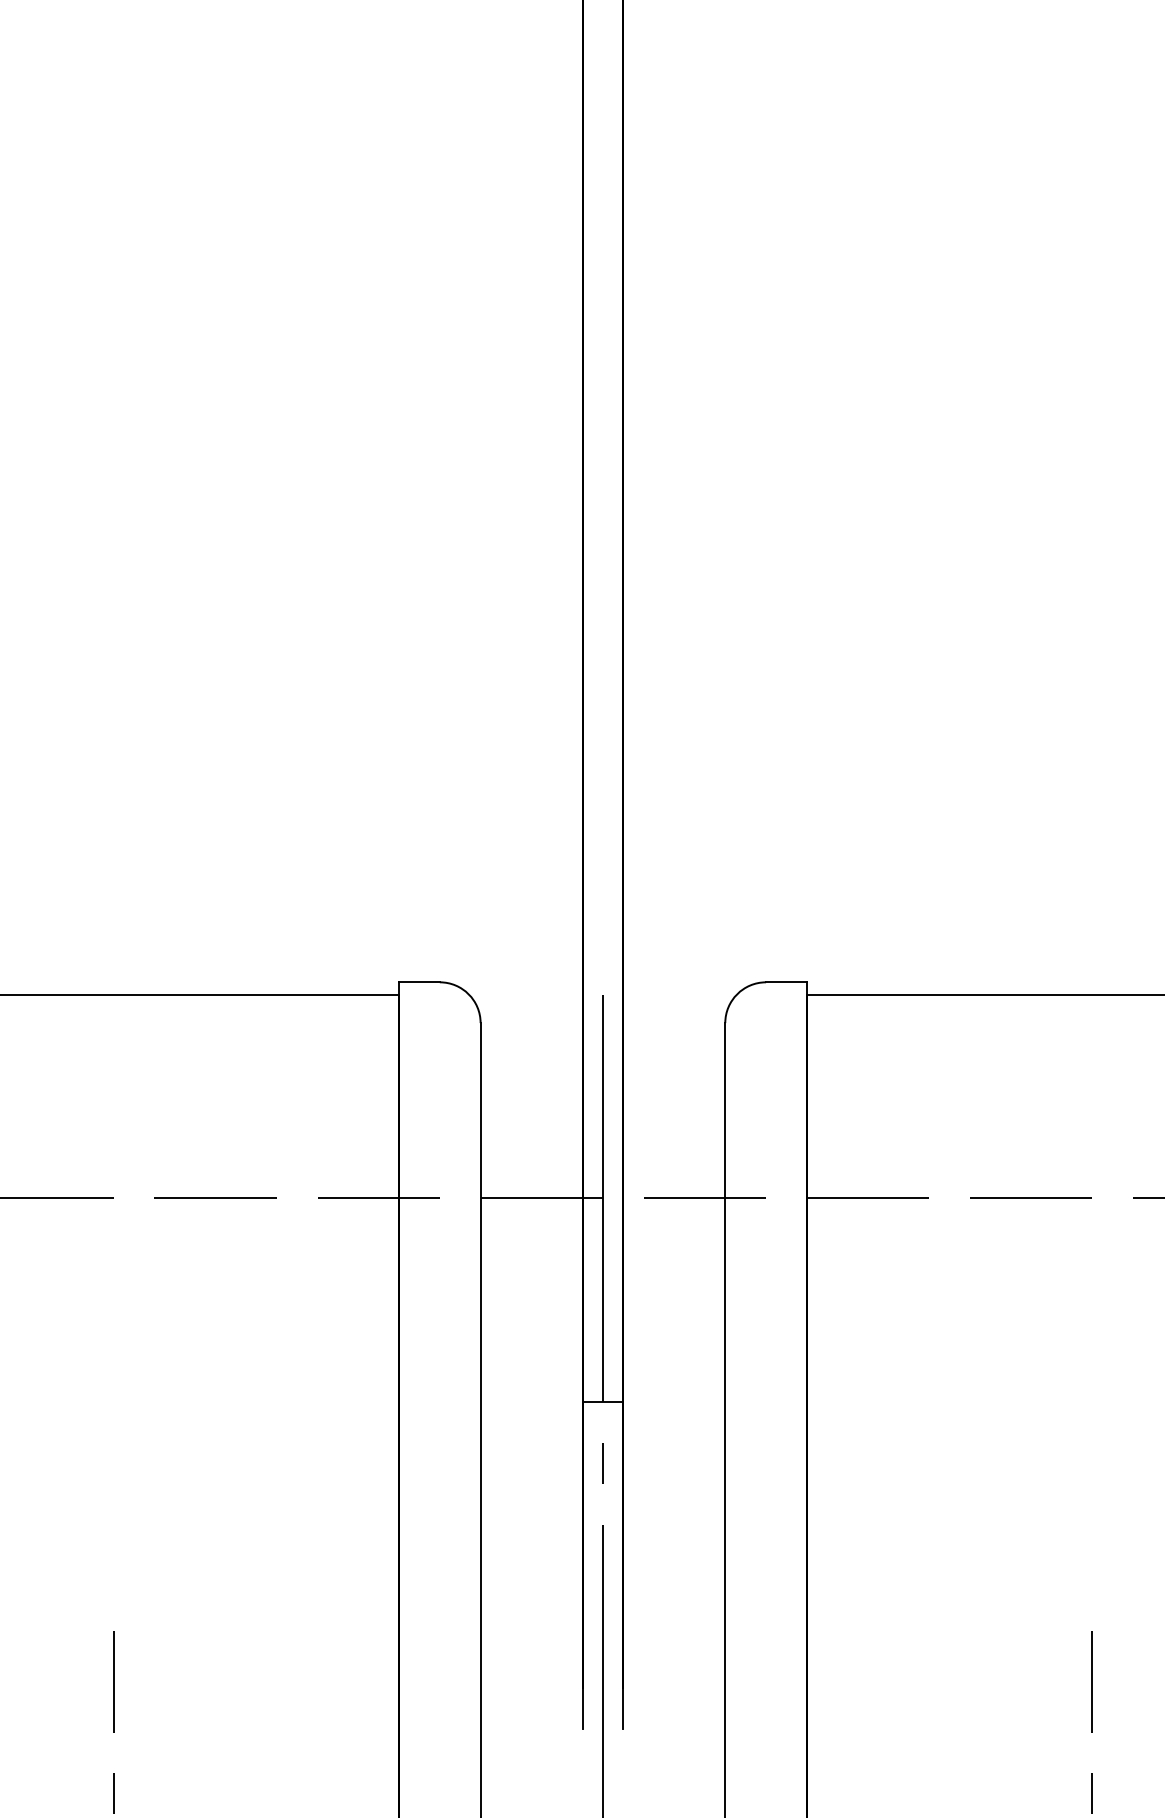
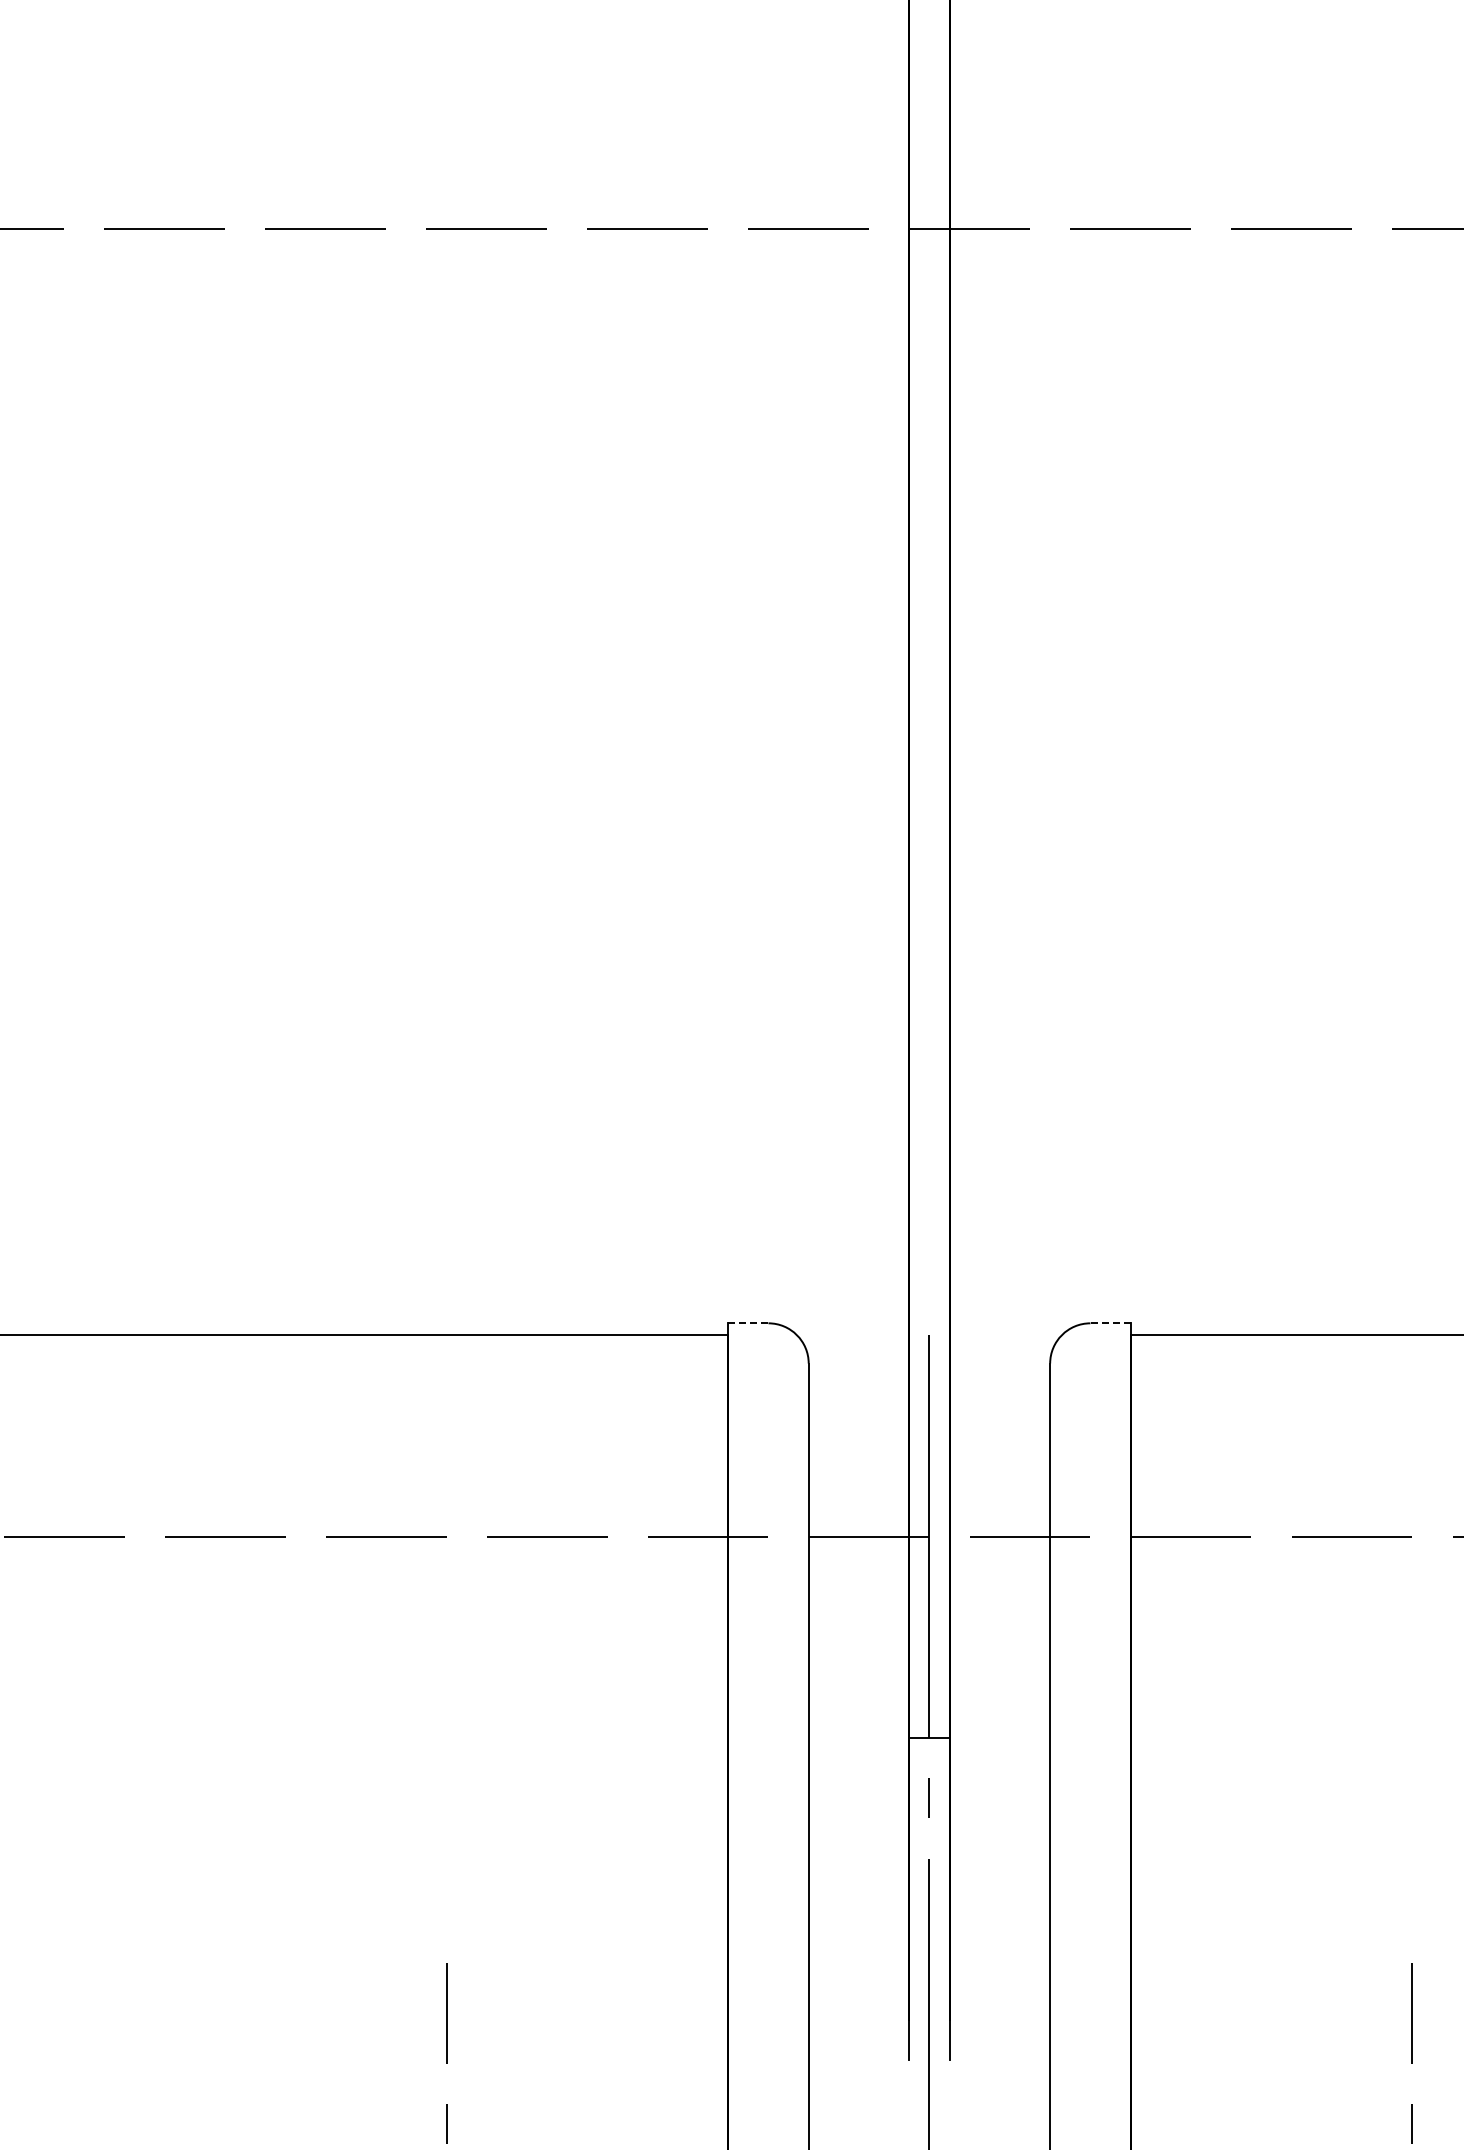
line: (419, 982) -> (748, 1323), solid -> dashed
line: (786, 982) -> (1110, 1323), solid -> dashed

